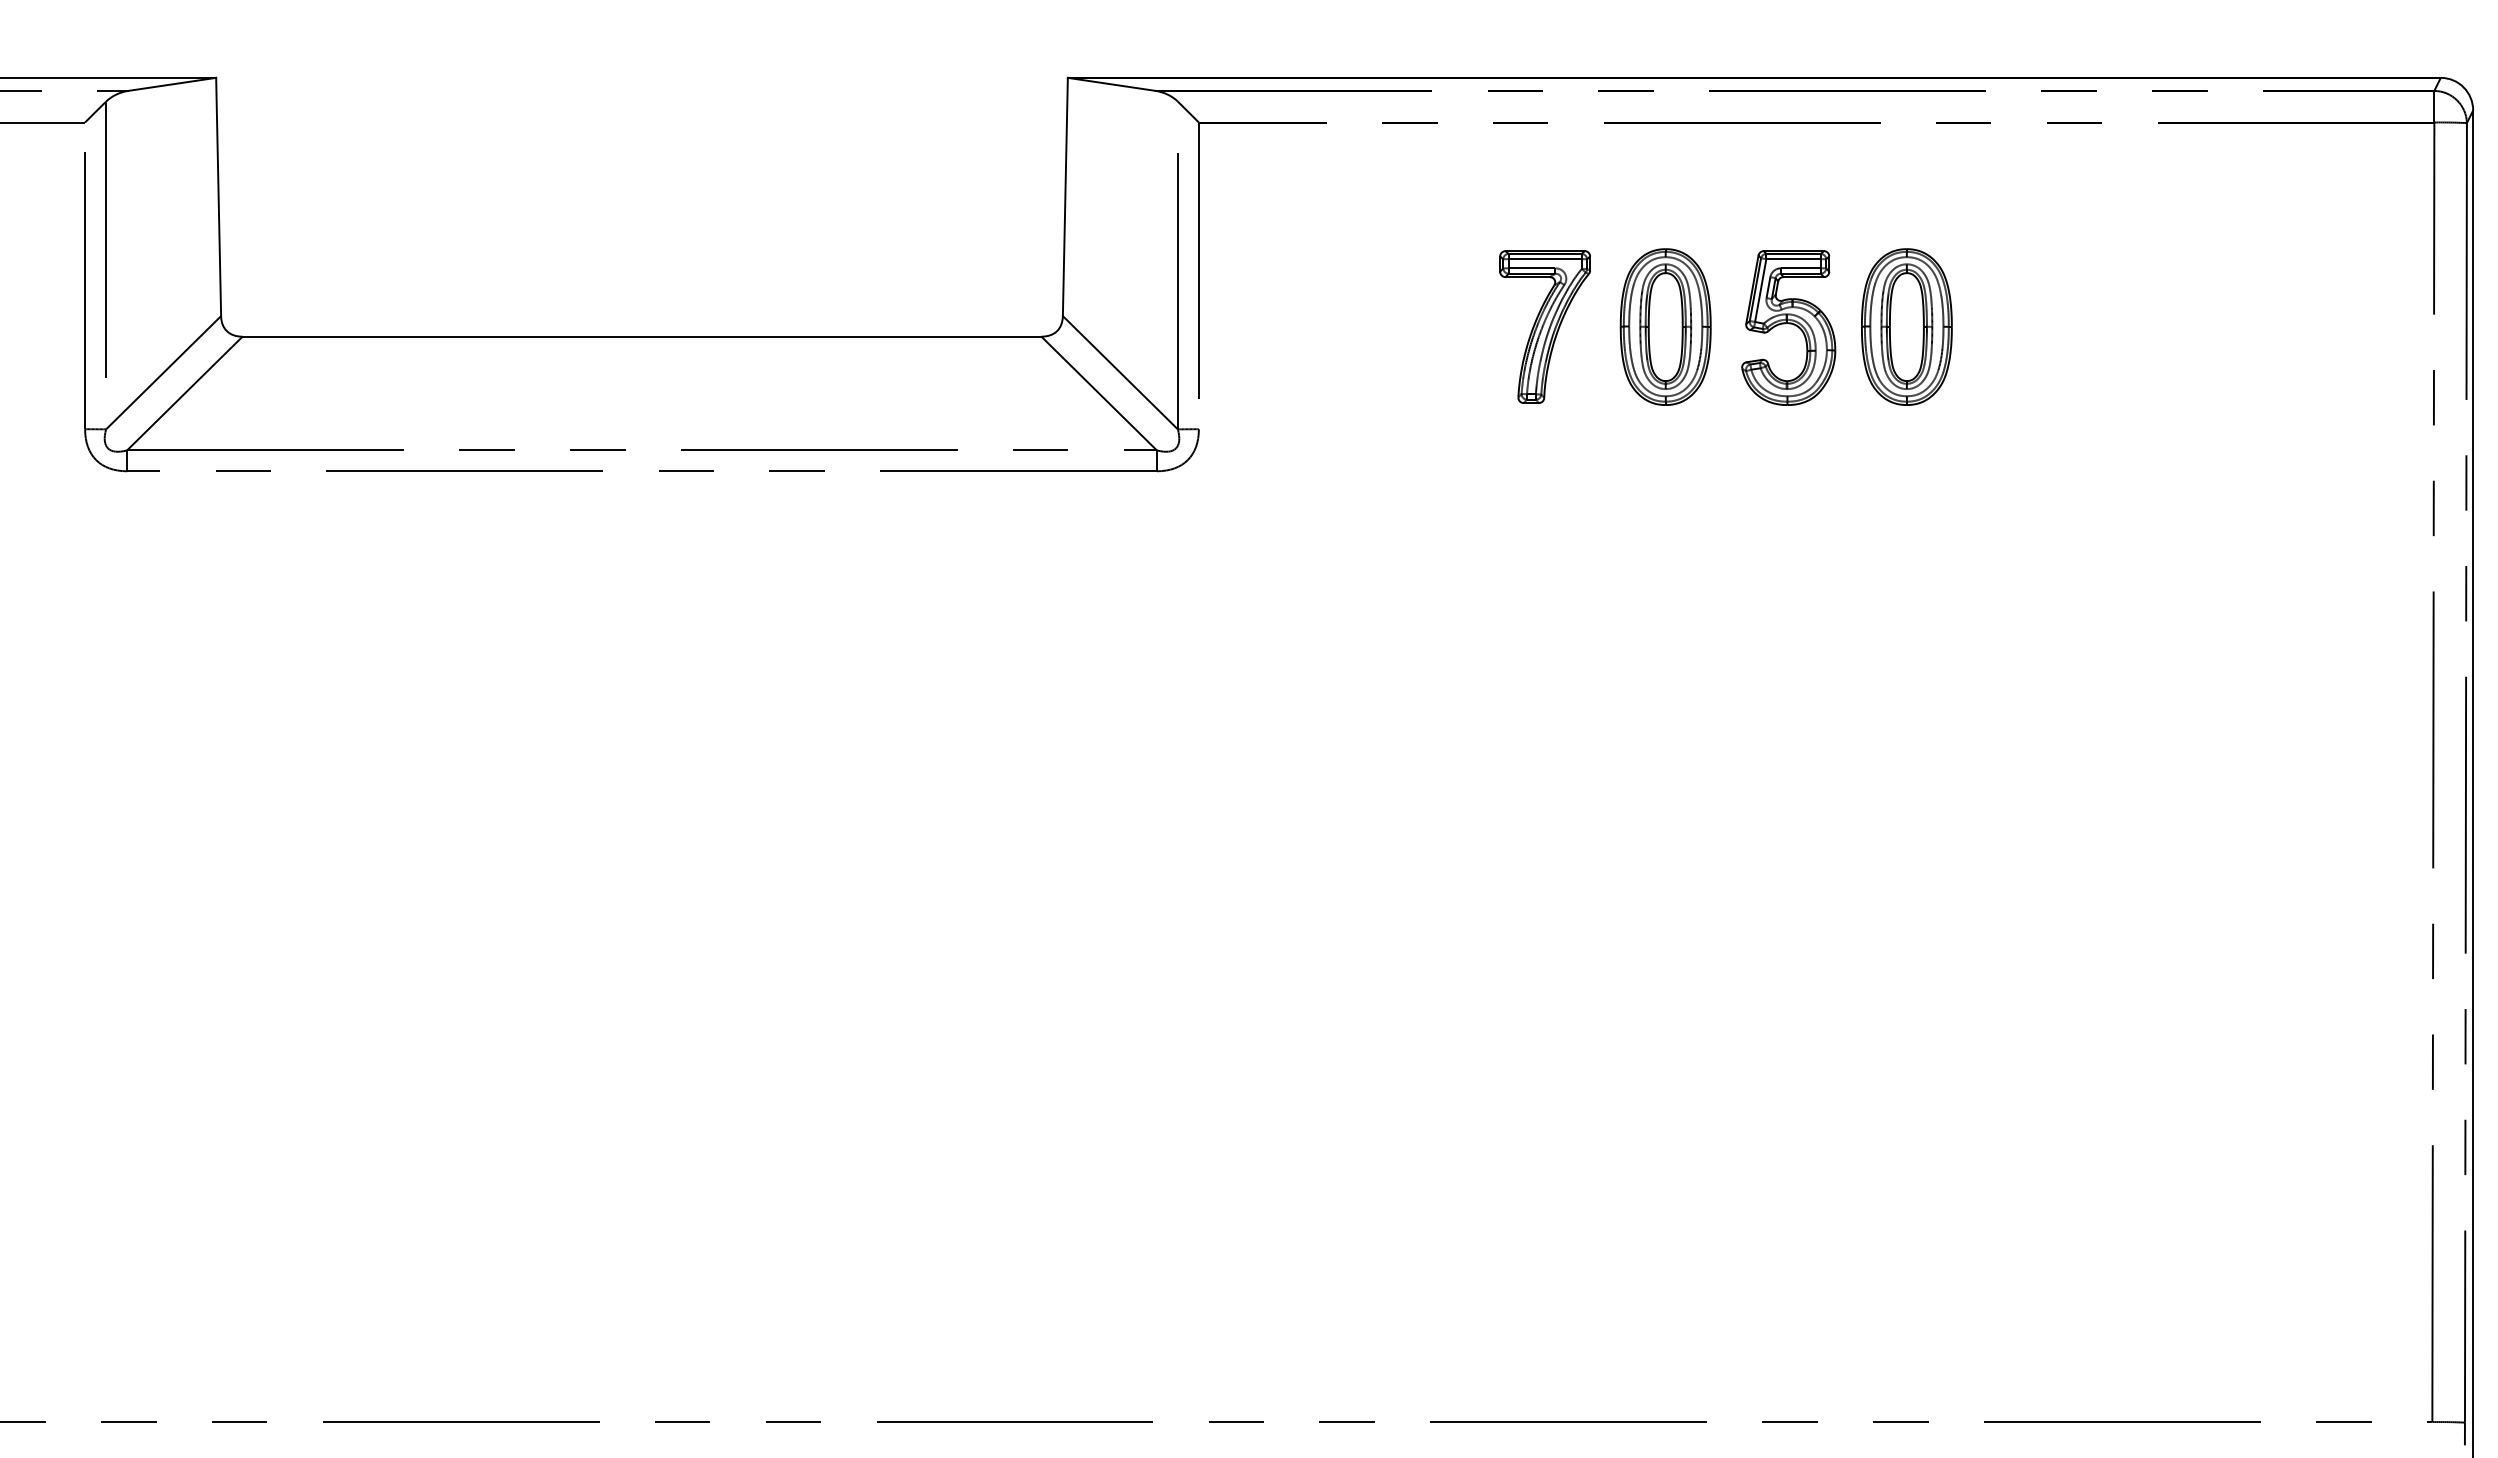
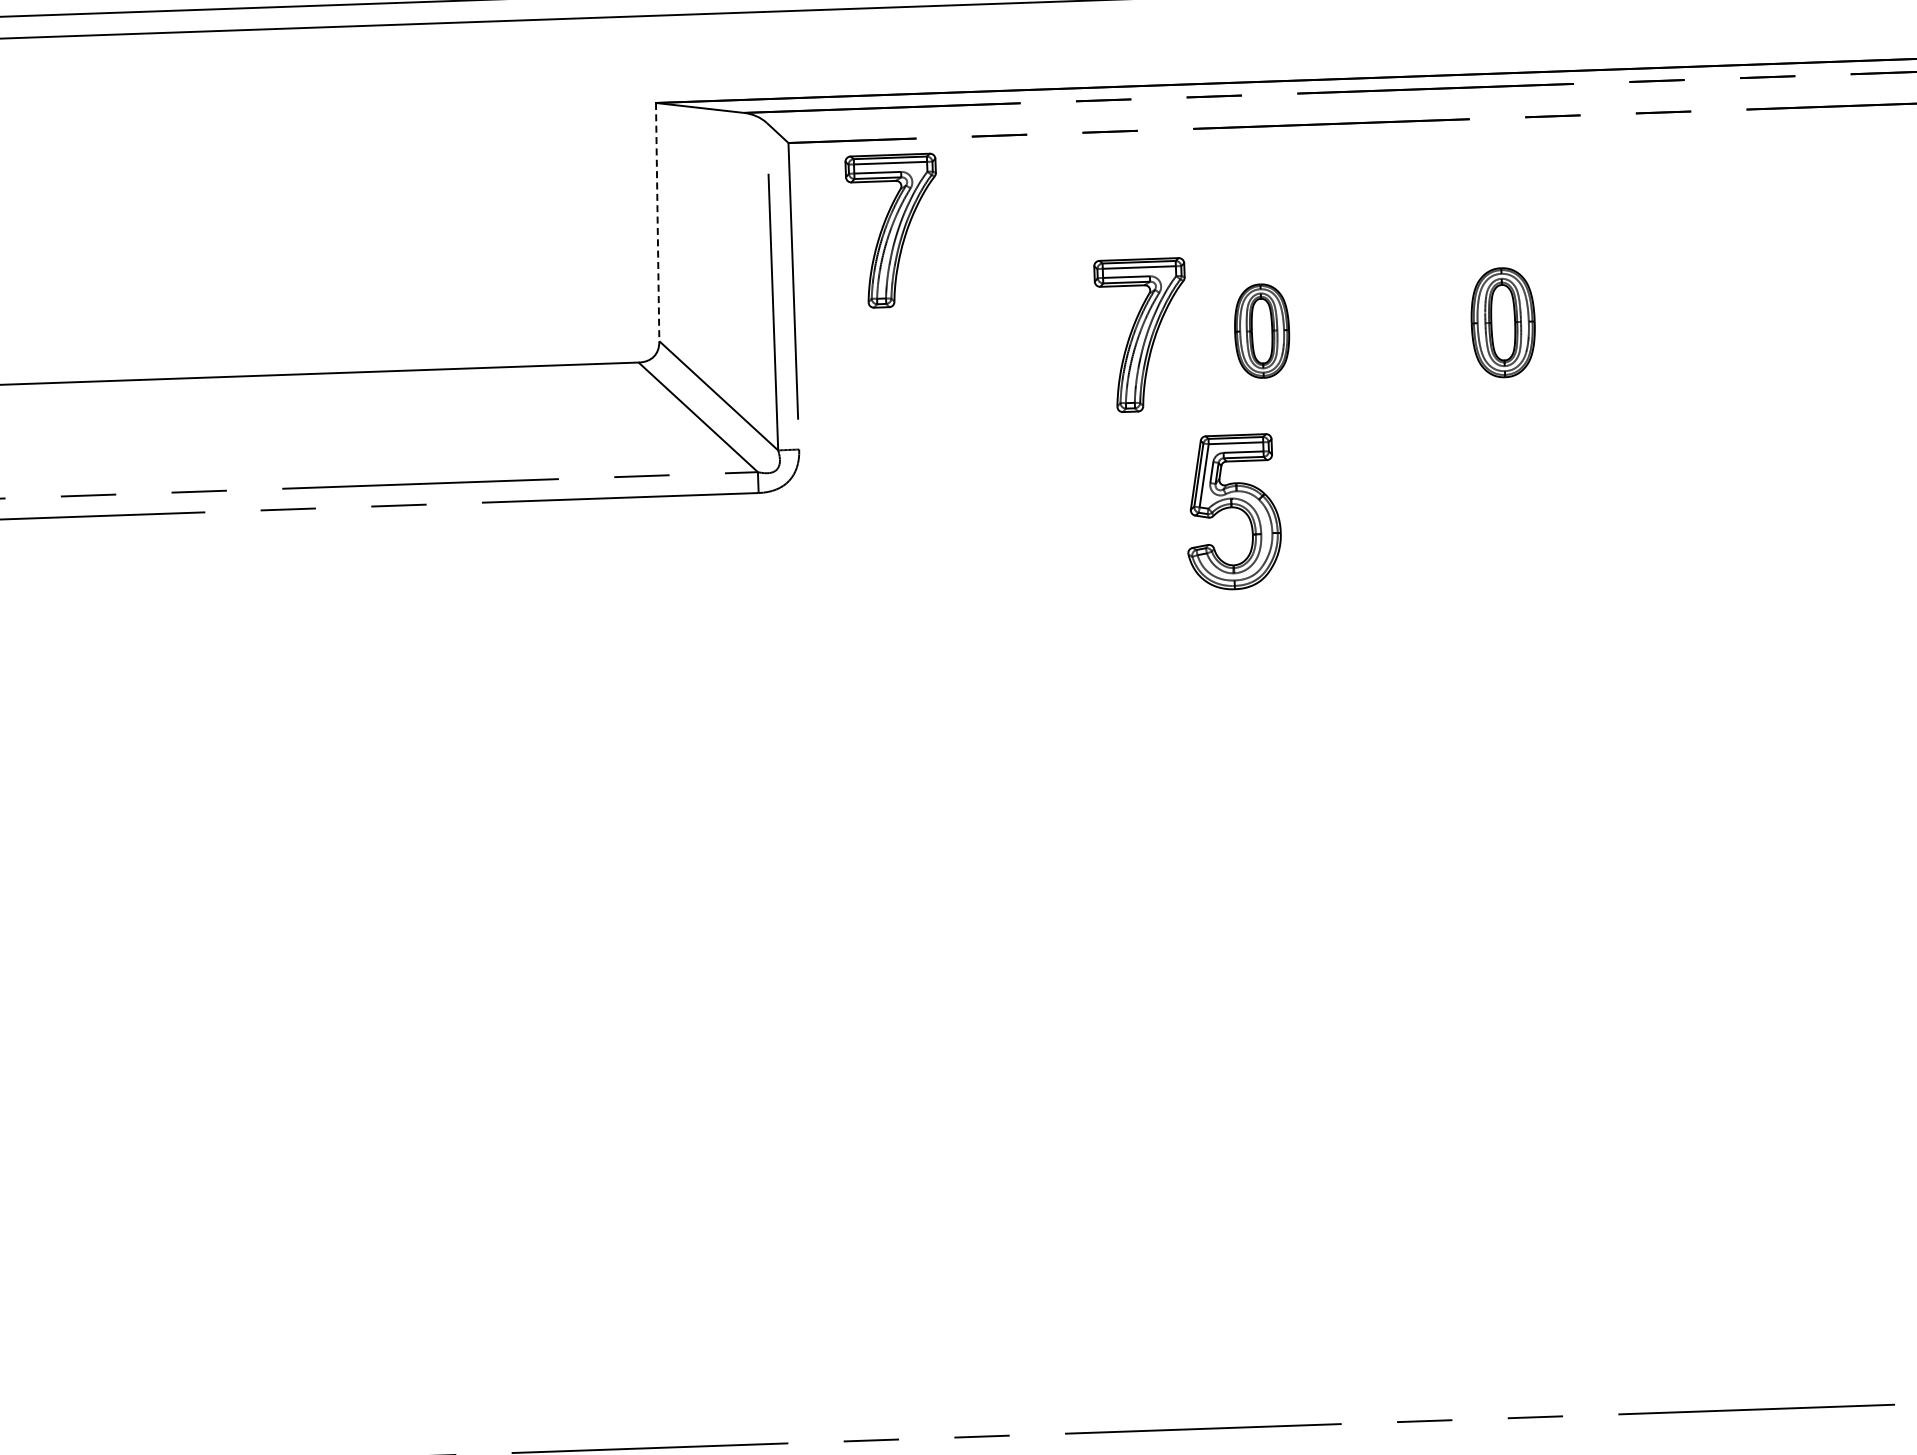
line: (1065, 197) -> (657, 222), solid -> dashed
part: (1299, 213) -> (892, 230), added
part: (1665, 326) -> (1261, 330), size x0.6
part: (1906, 326) -> (1502, 322), size x0.7
part: (1788, 327) -> (1233, 511), moved

